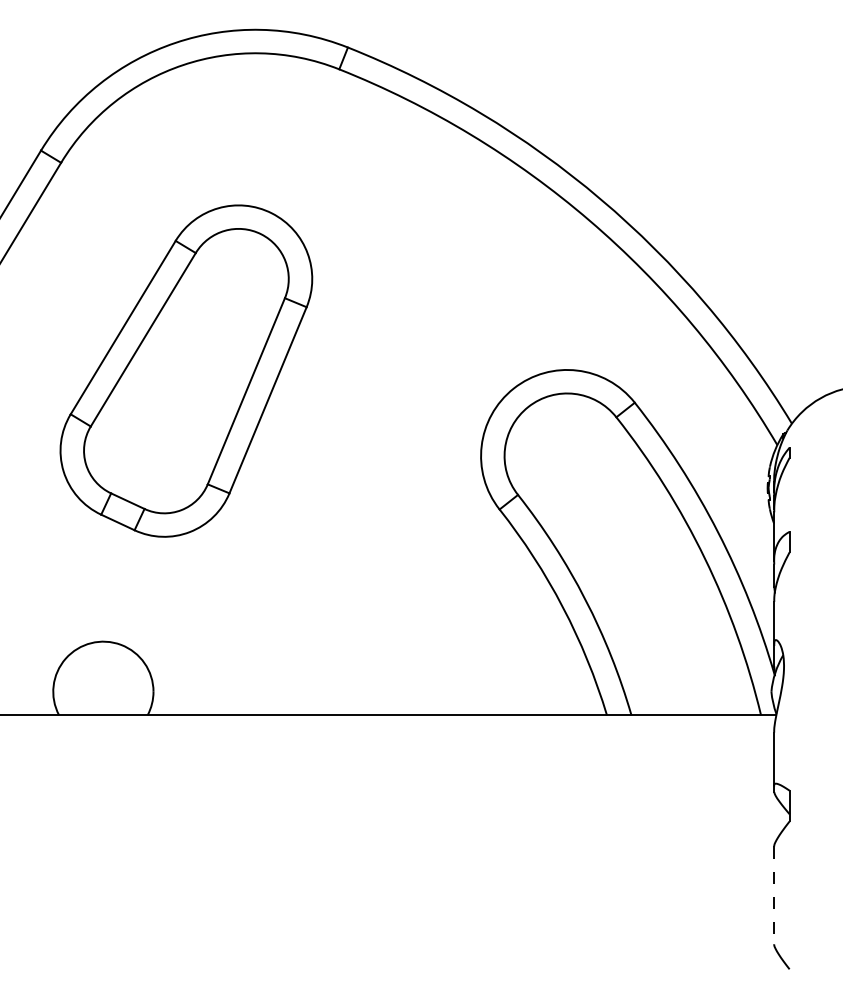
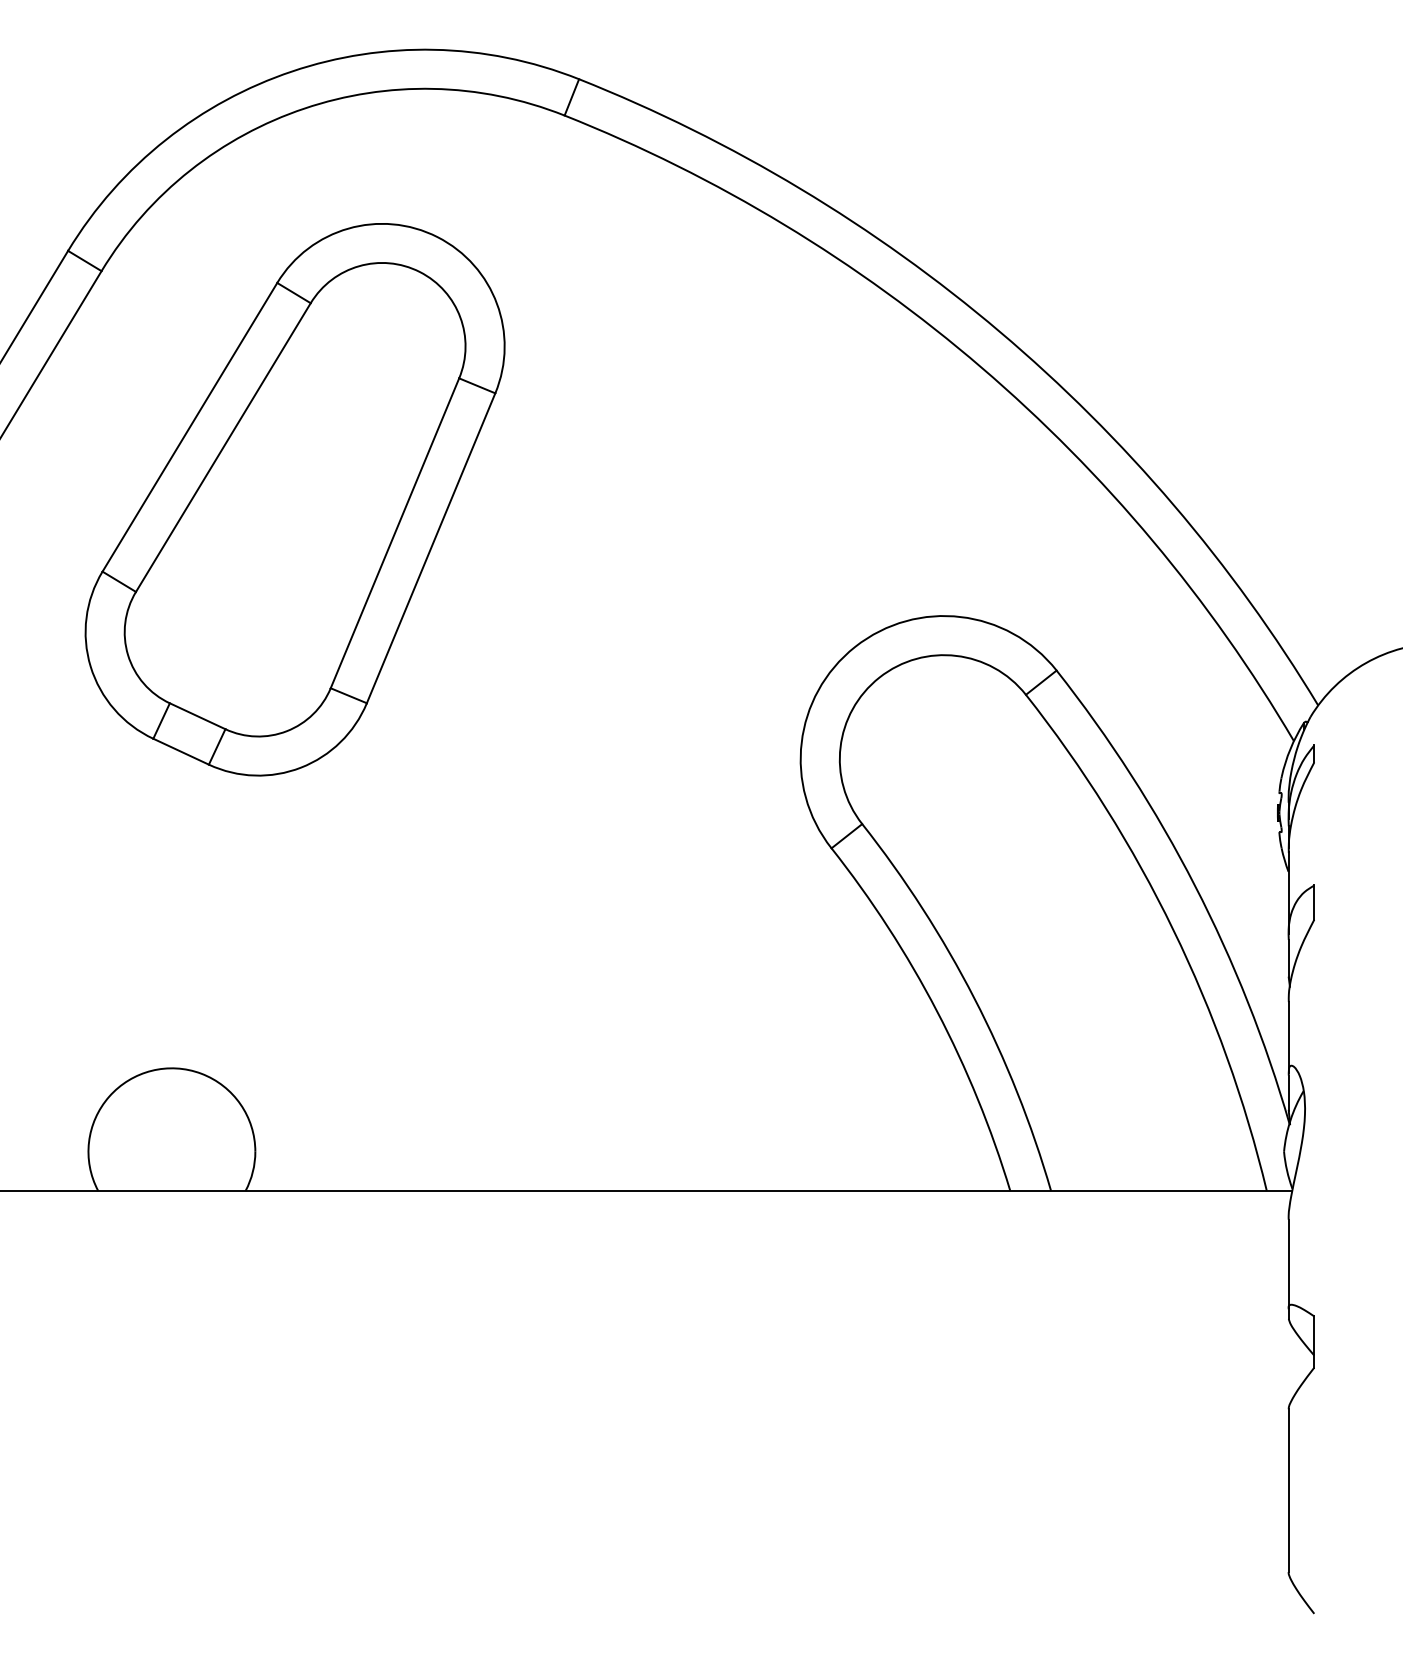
part: (186, 370) -> (295, 498), moved
line: (774, 895) -> (1289, 1490), dashed -> solid

